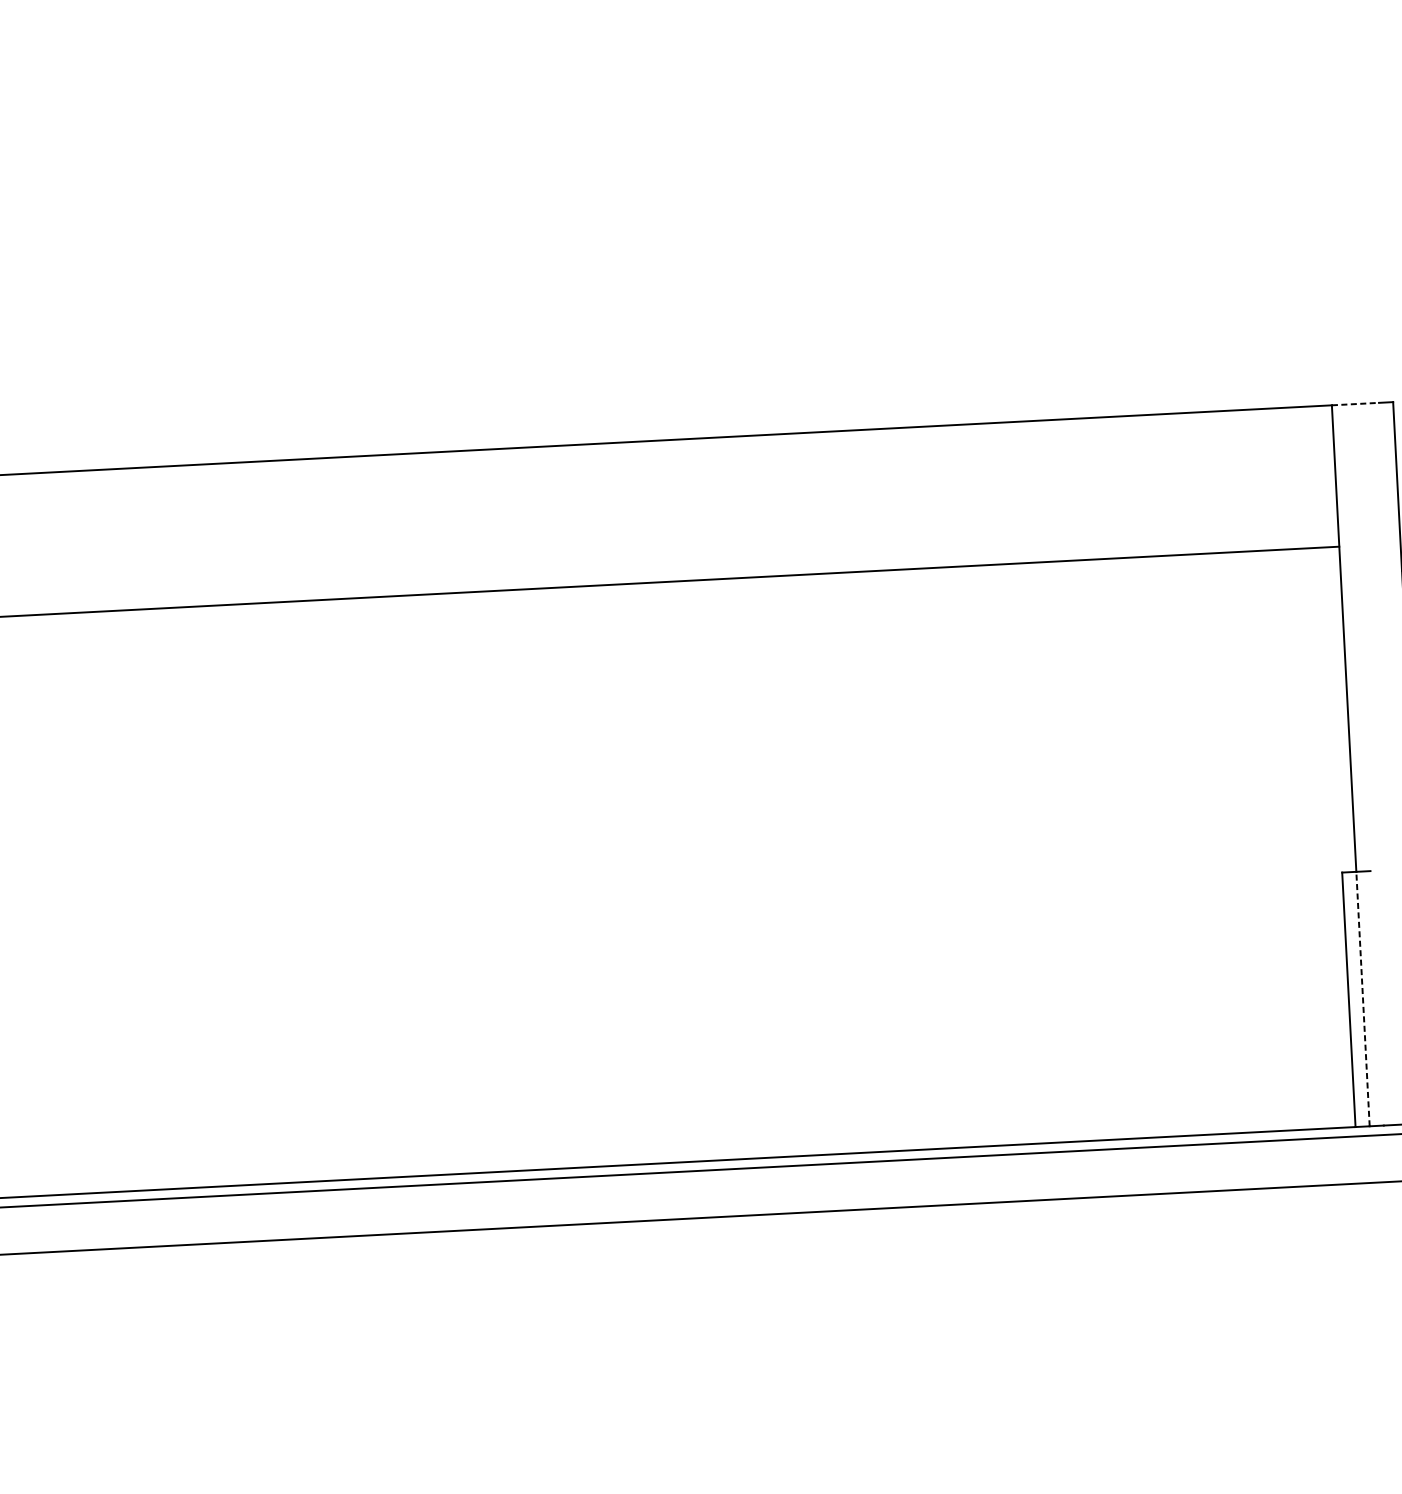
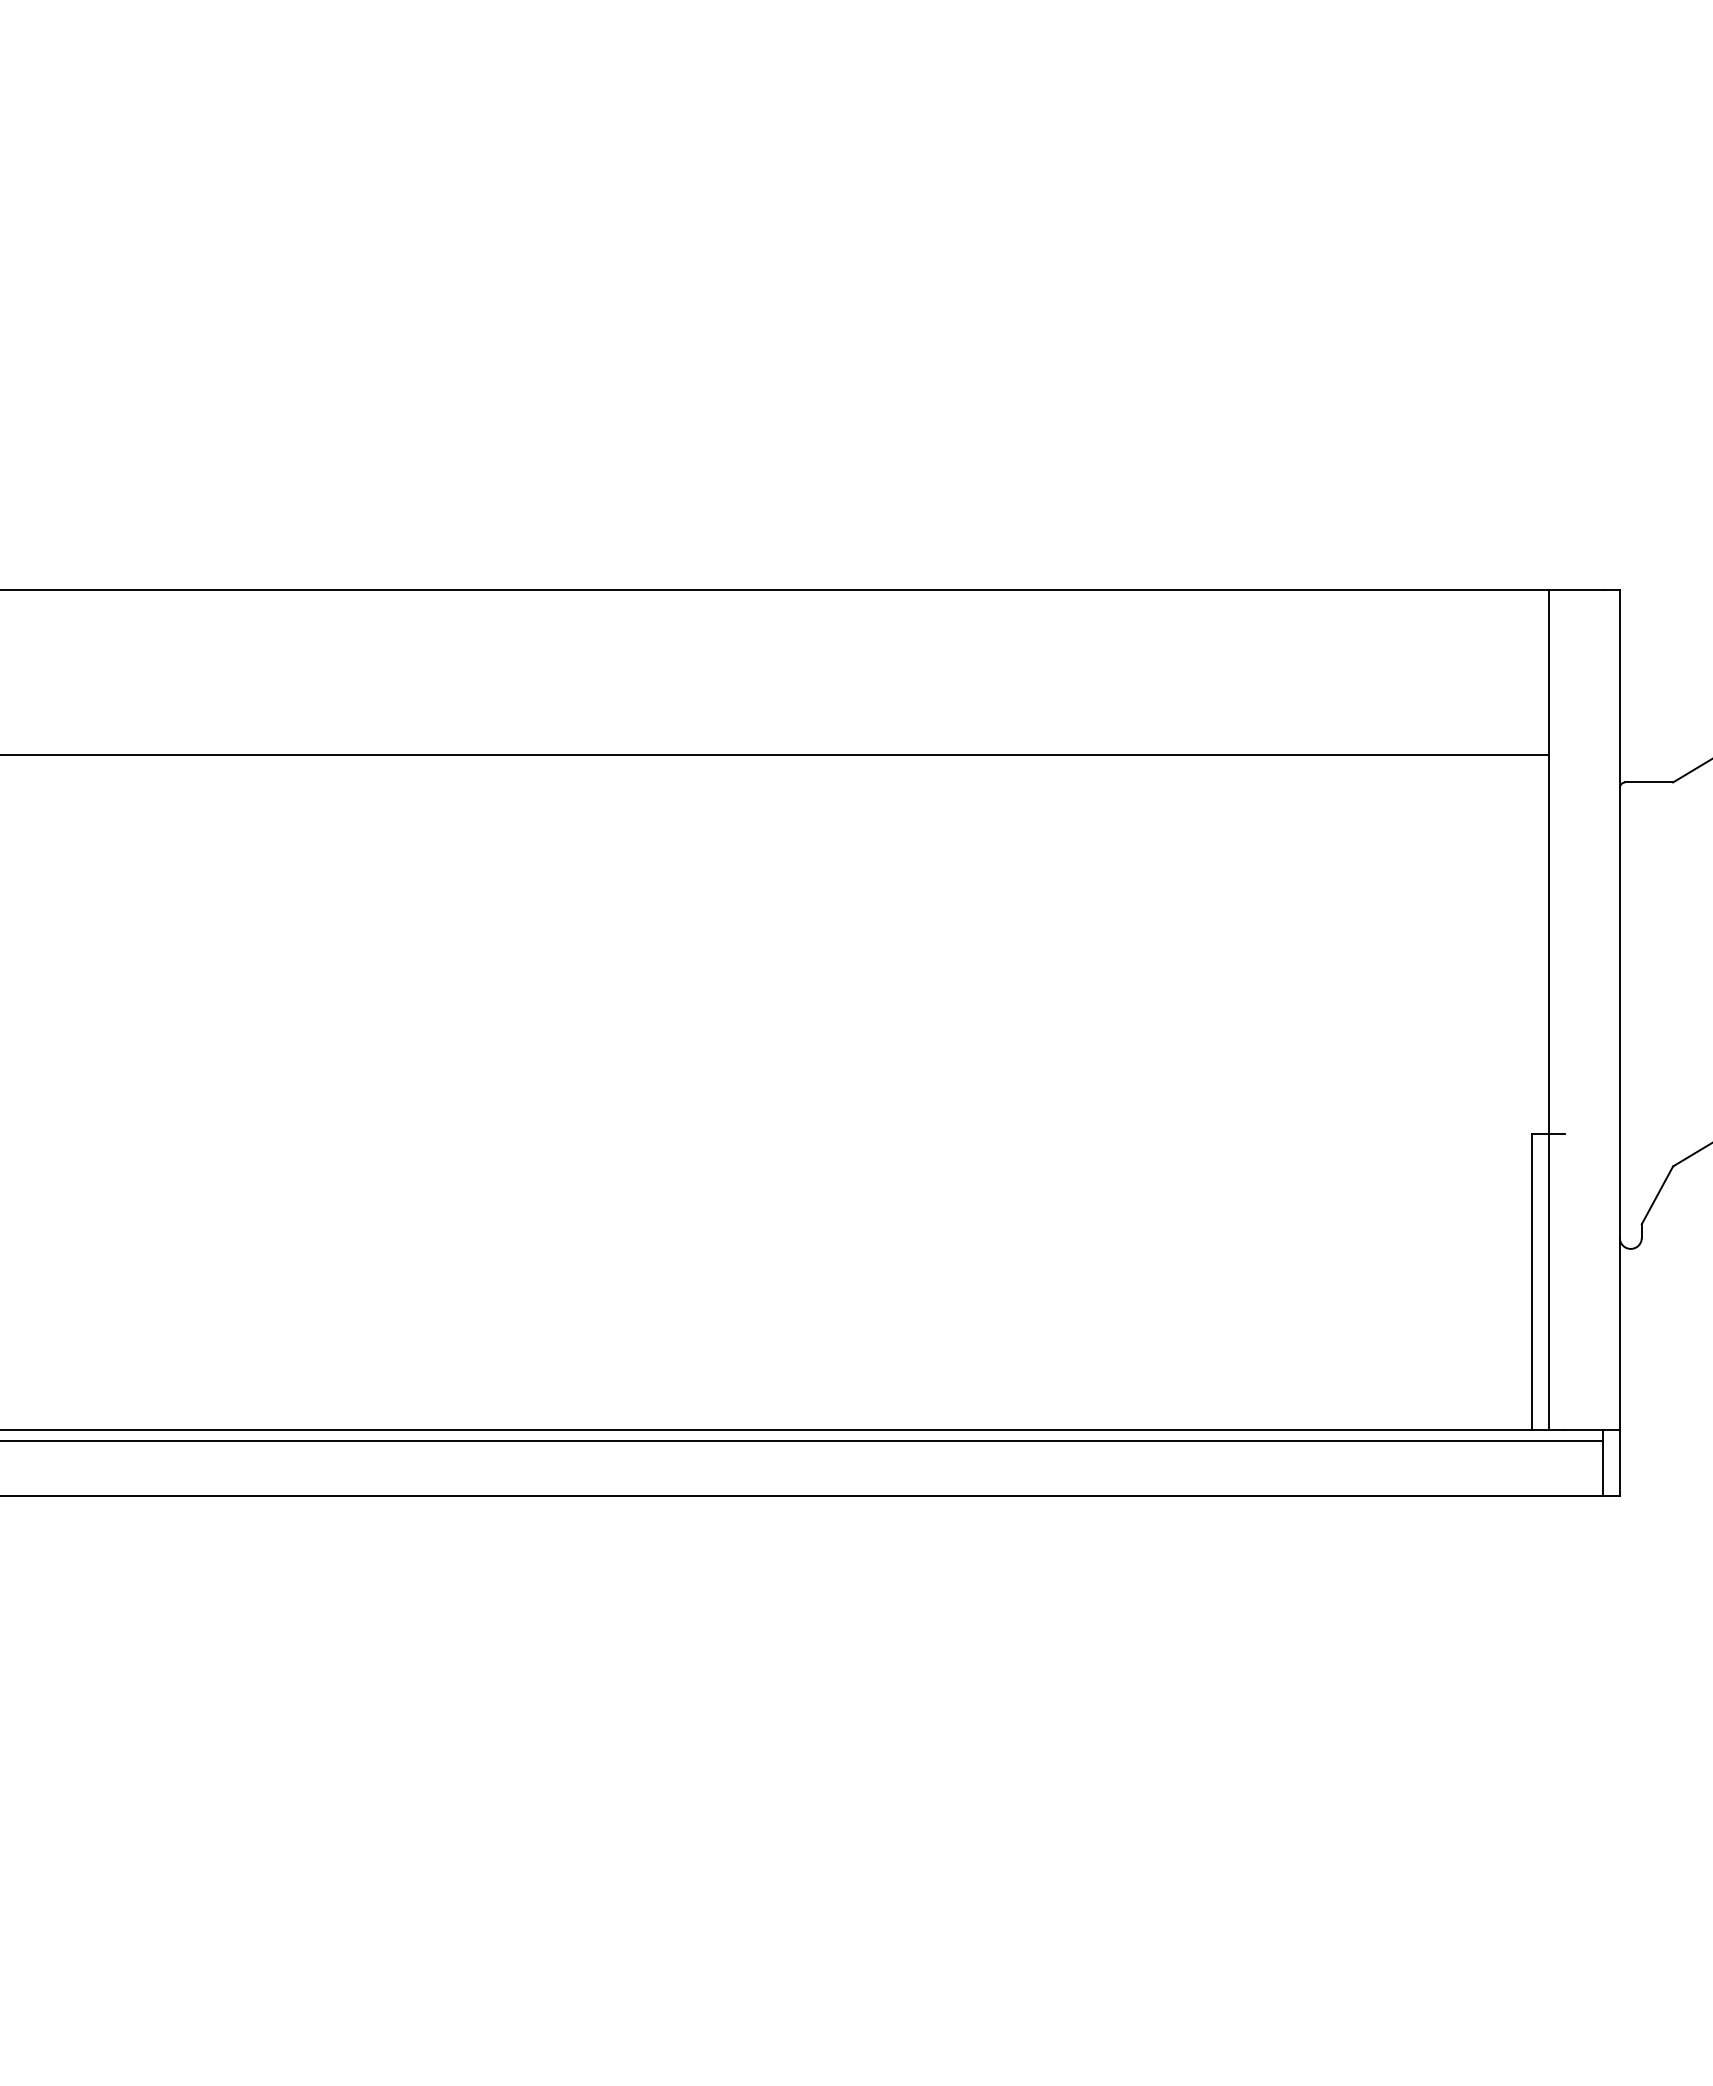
line: (1355, 404) -> (1576, 590), dashed -> solid
line: (1362, 998) -> (1548, 1281), dashed -> solid

